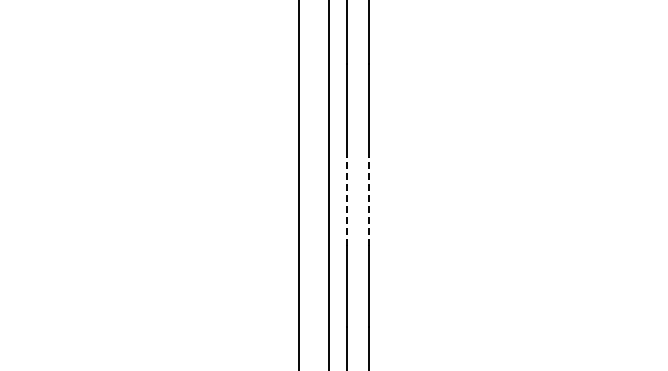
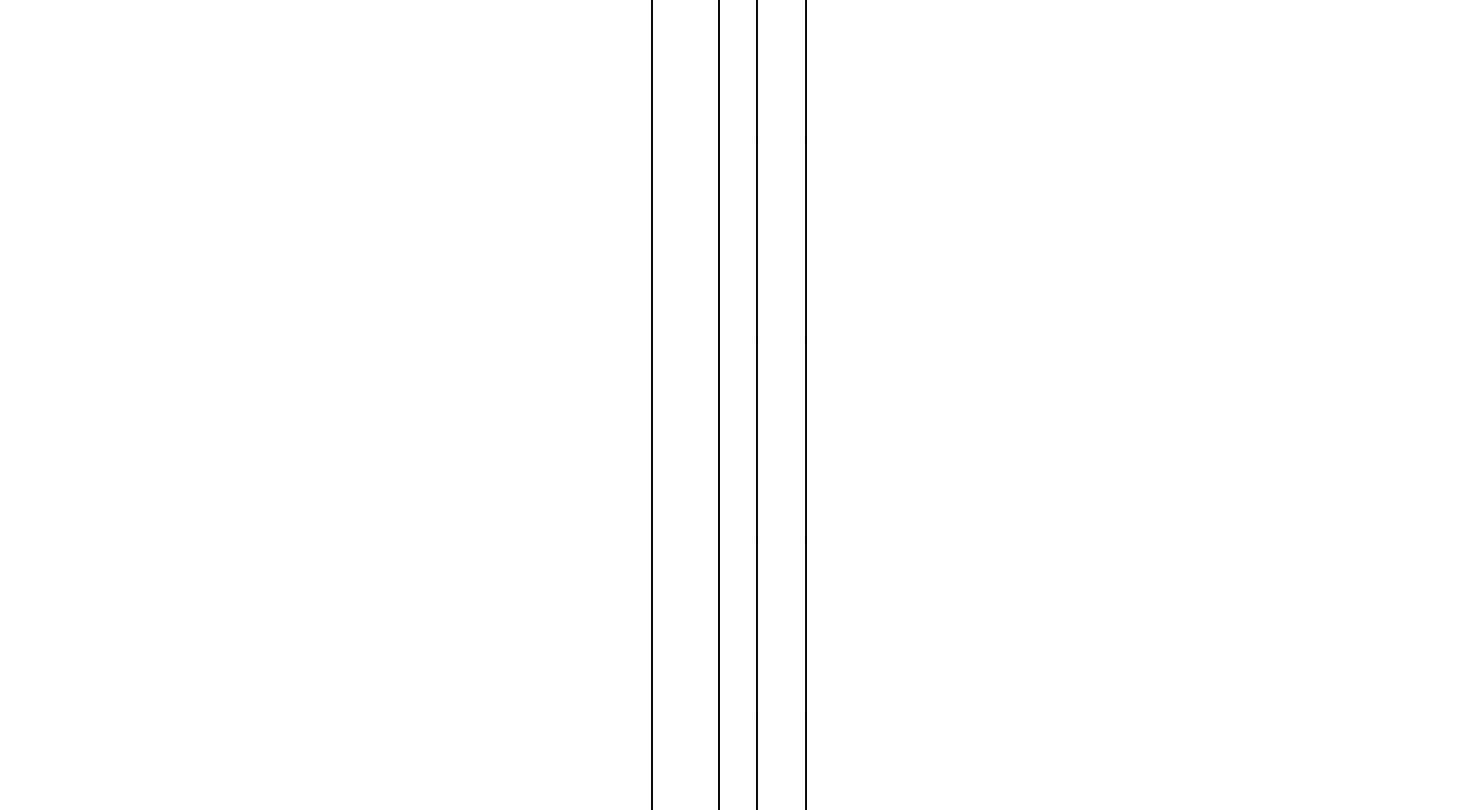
line: (346, 201) -> (756, 439), dashed -> solid
line: (369, 201) -> (806, 439), dashed -> solid

